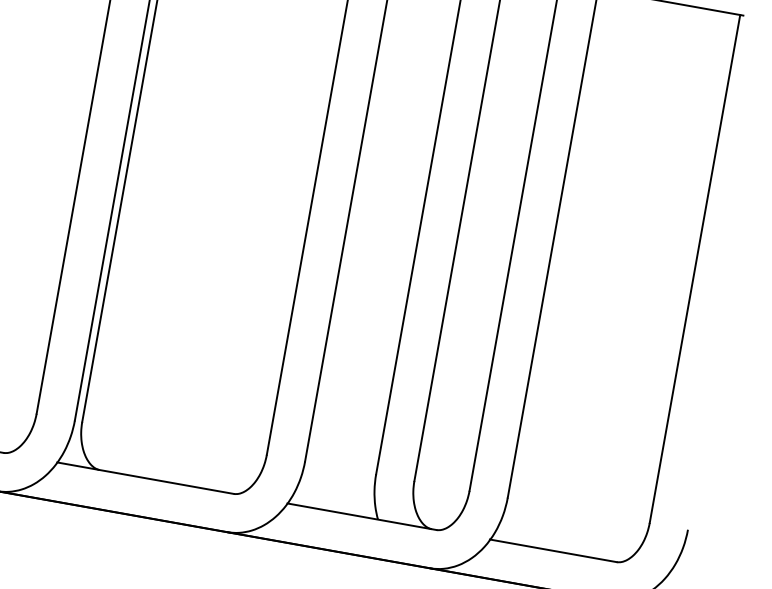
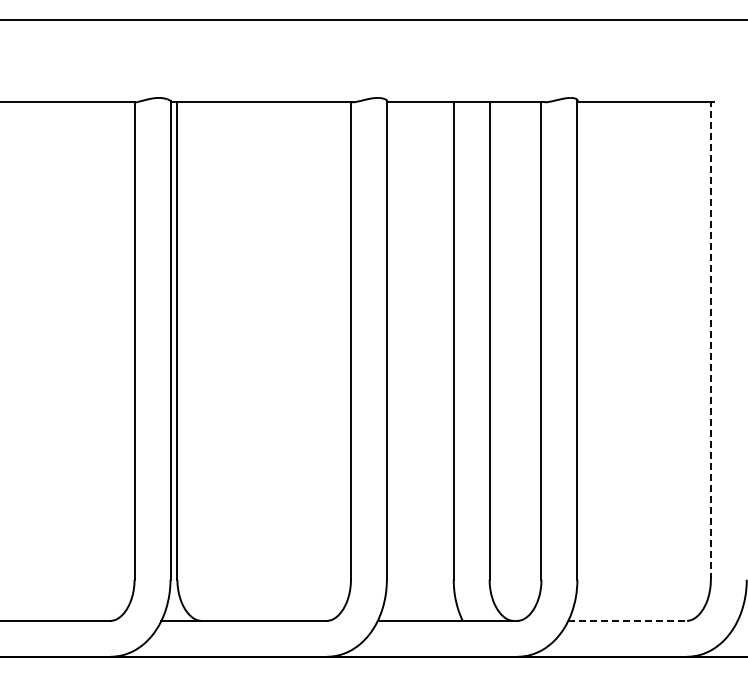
line: (694, 269) -> (710, 341), solid -> dashed
line: (553, 550) -> (627, 620), solid -> dashed

